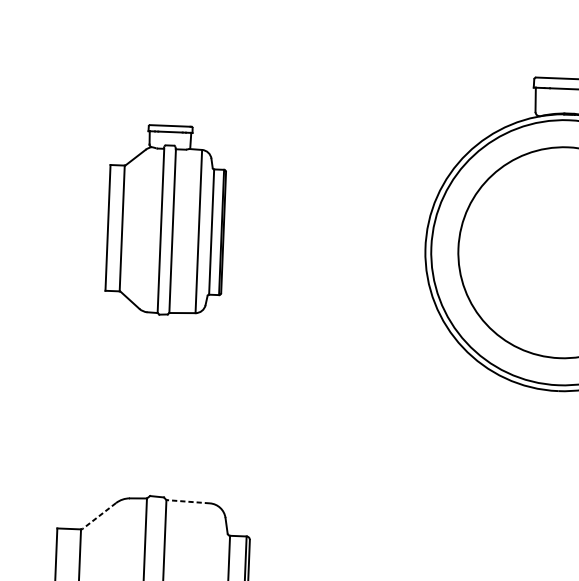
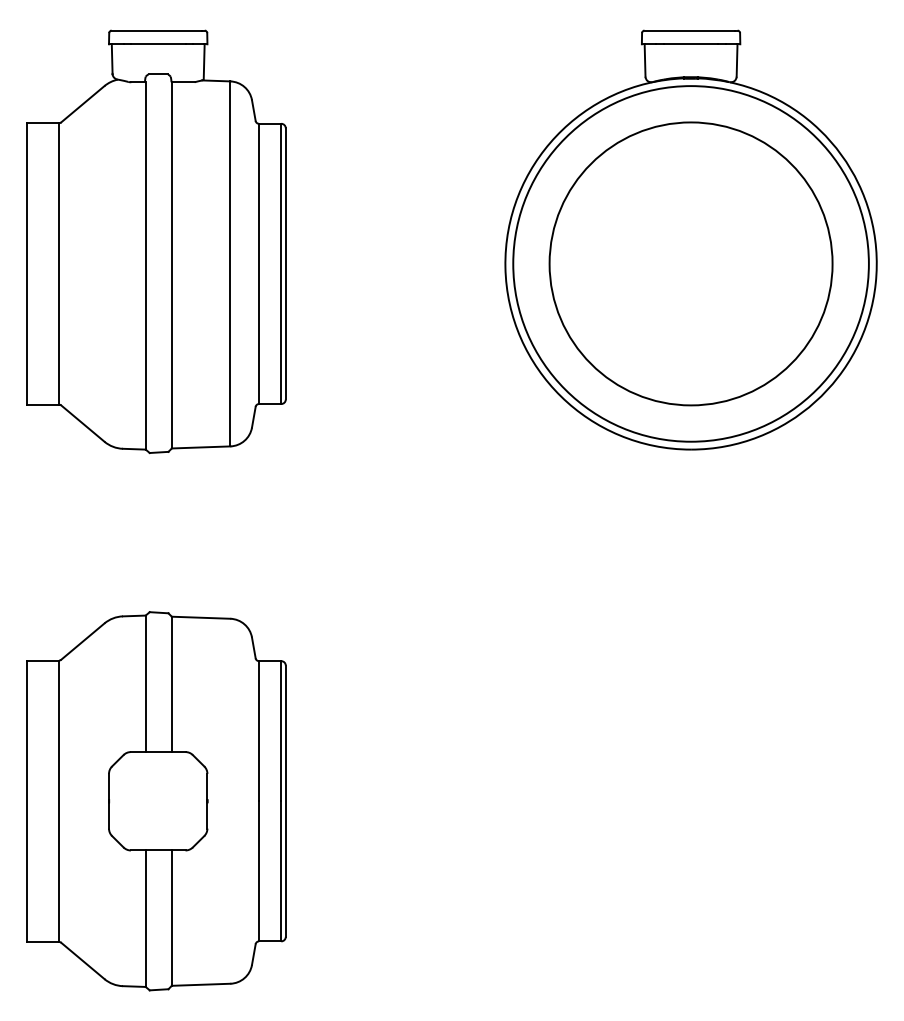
part: (166, 220) -> (156, 241), size x1.67
line: (187, 501) -> (200, 617), dashed -> solid
line: (99, 515) -> (82, 641), dashed -> solid

